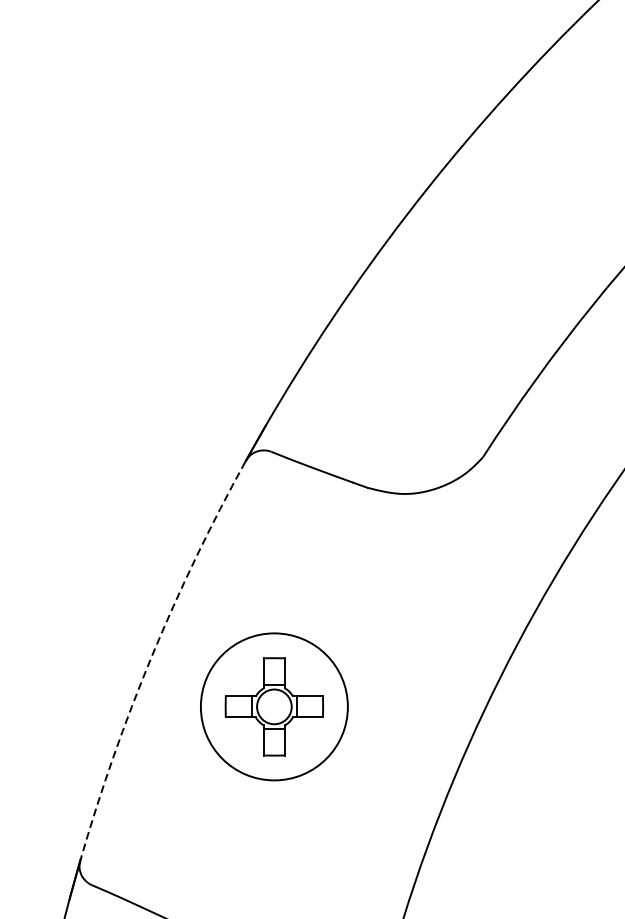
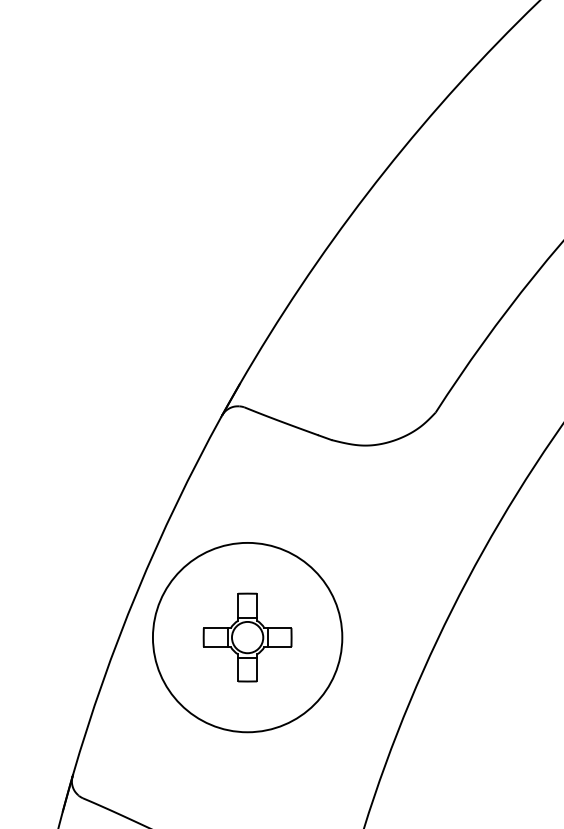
arc: (152, 655) -> (137, 591), dashed -> solid
circle: (274, 706) -> (247, 637), size x1.43

